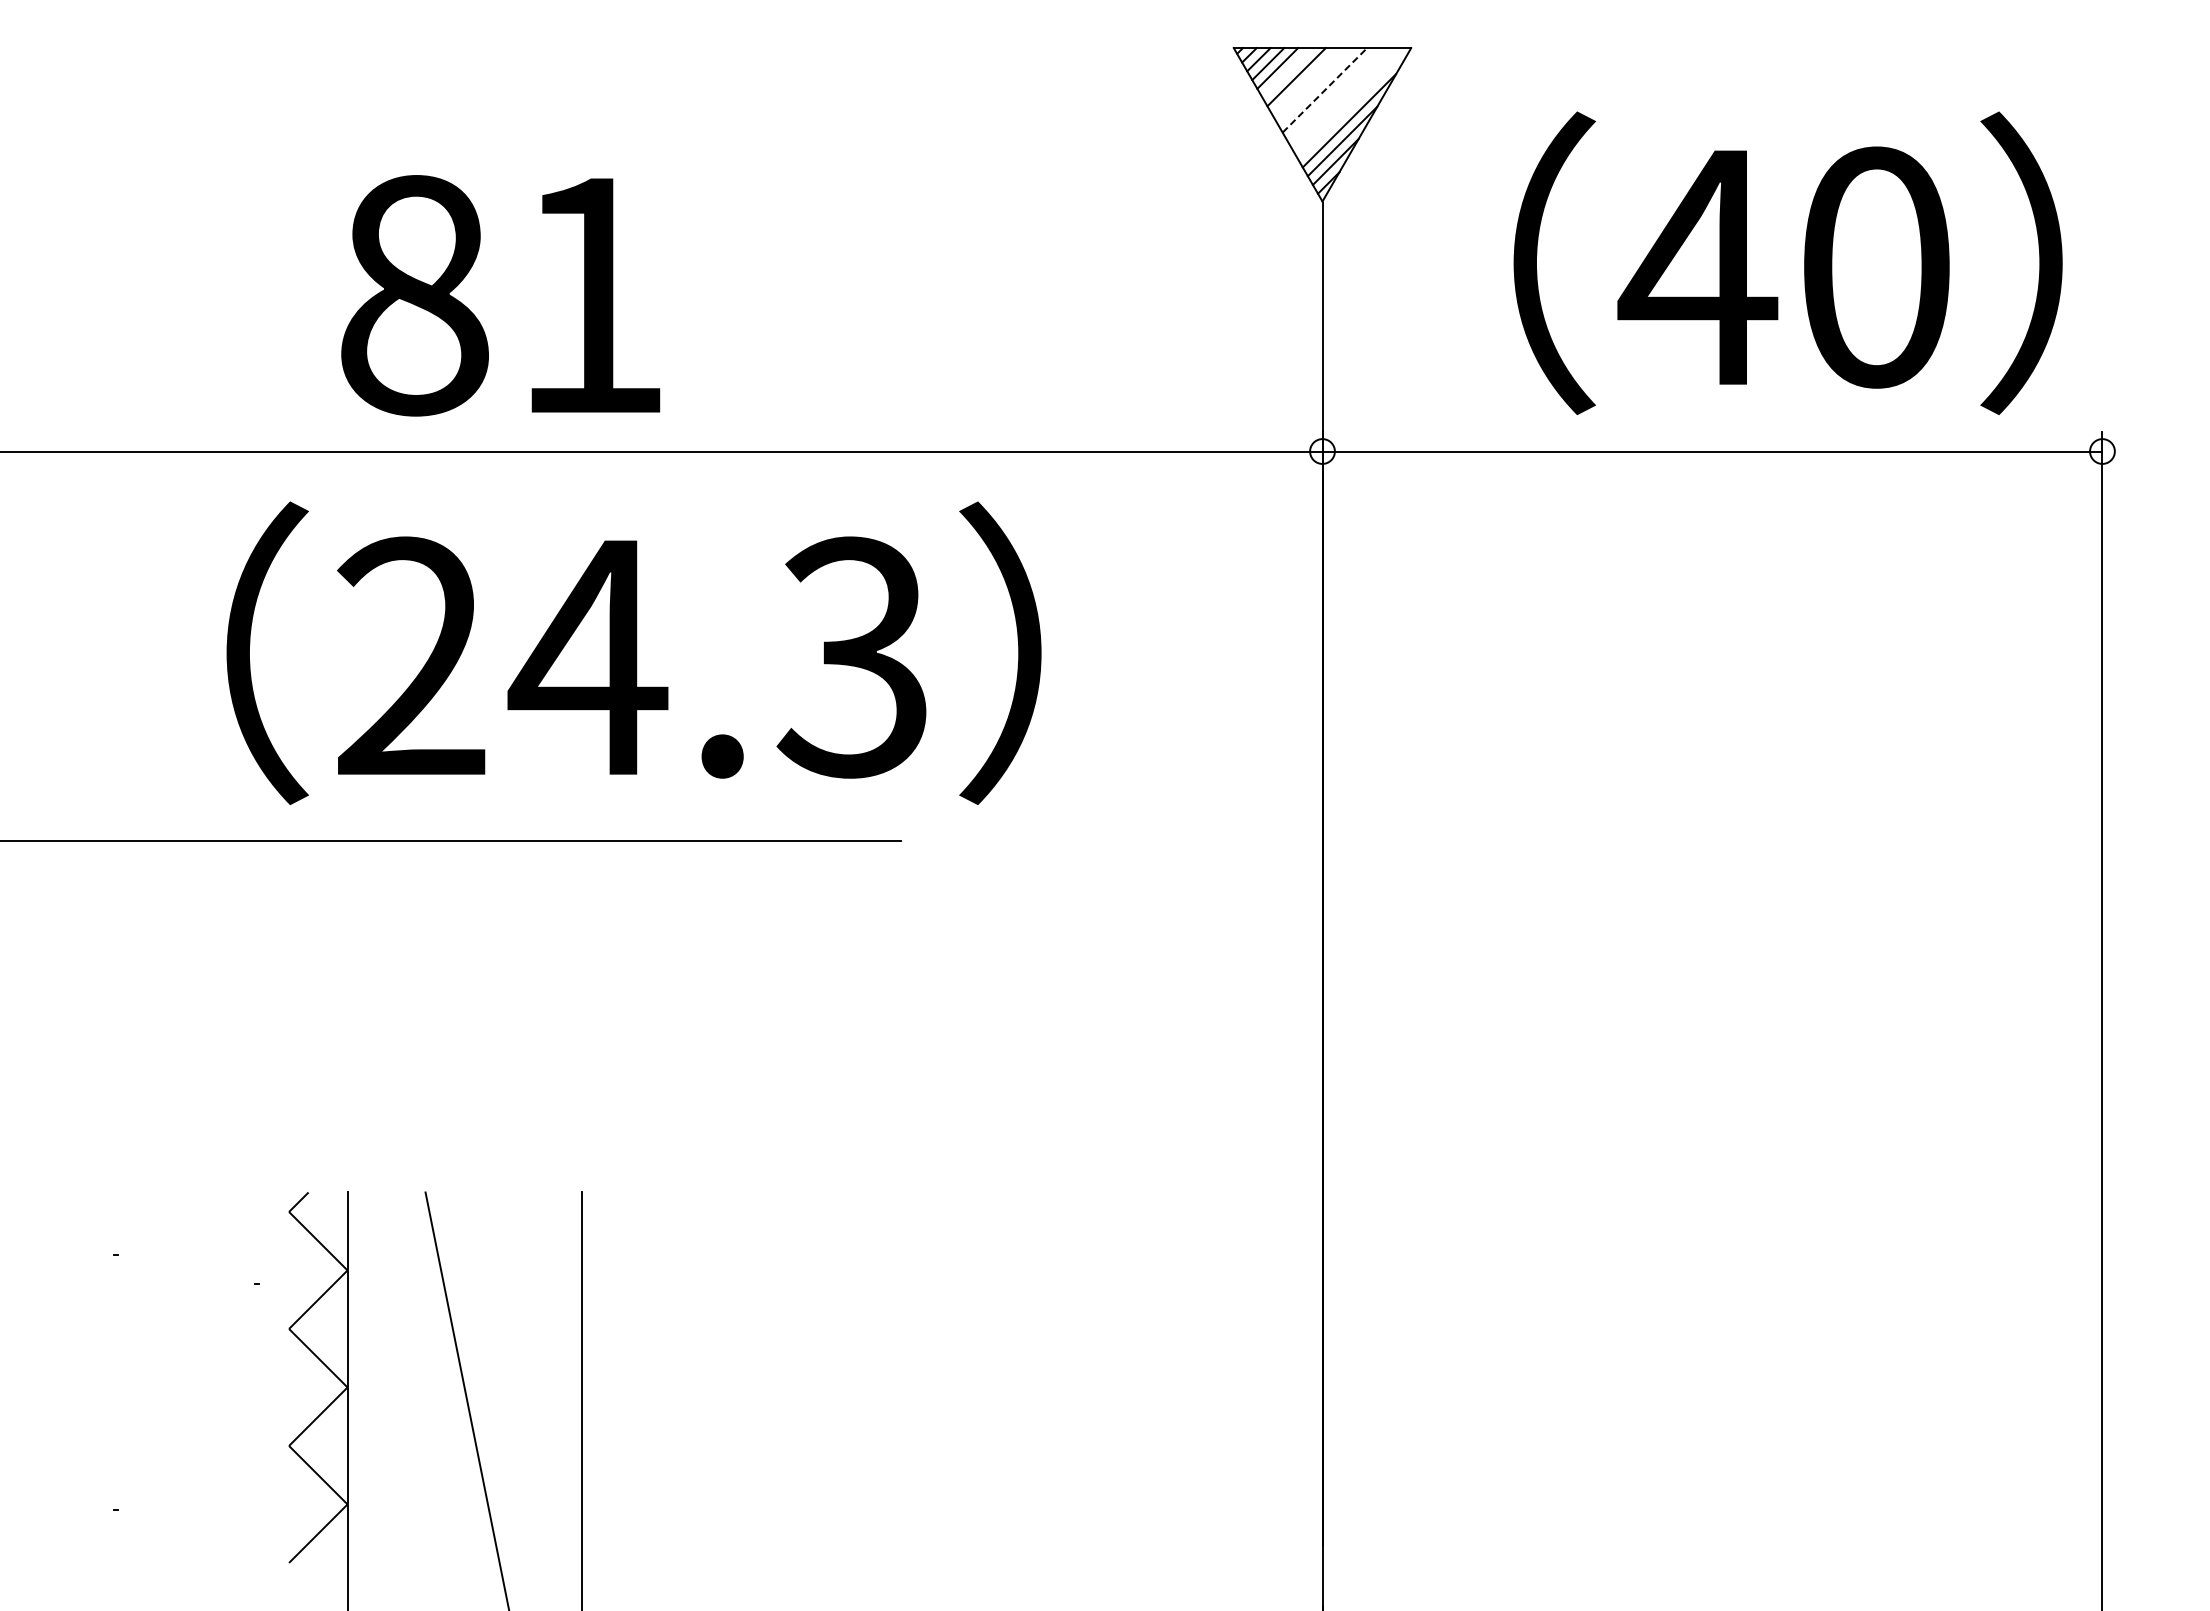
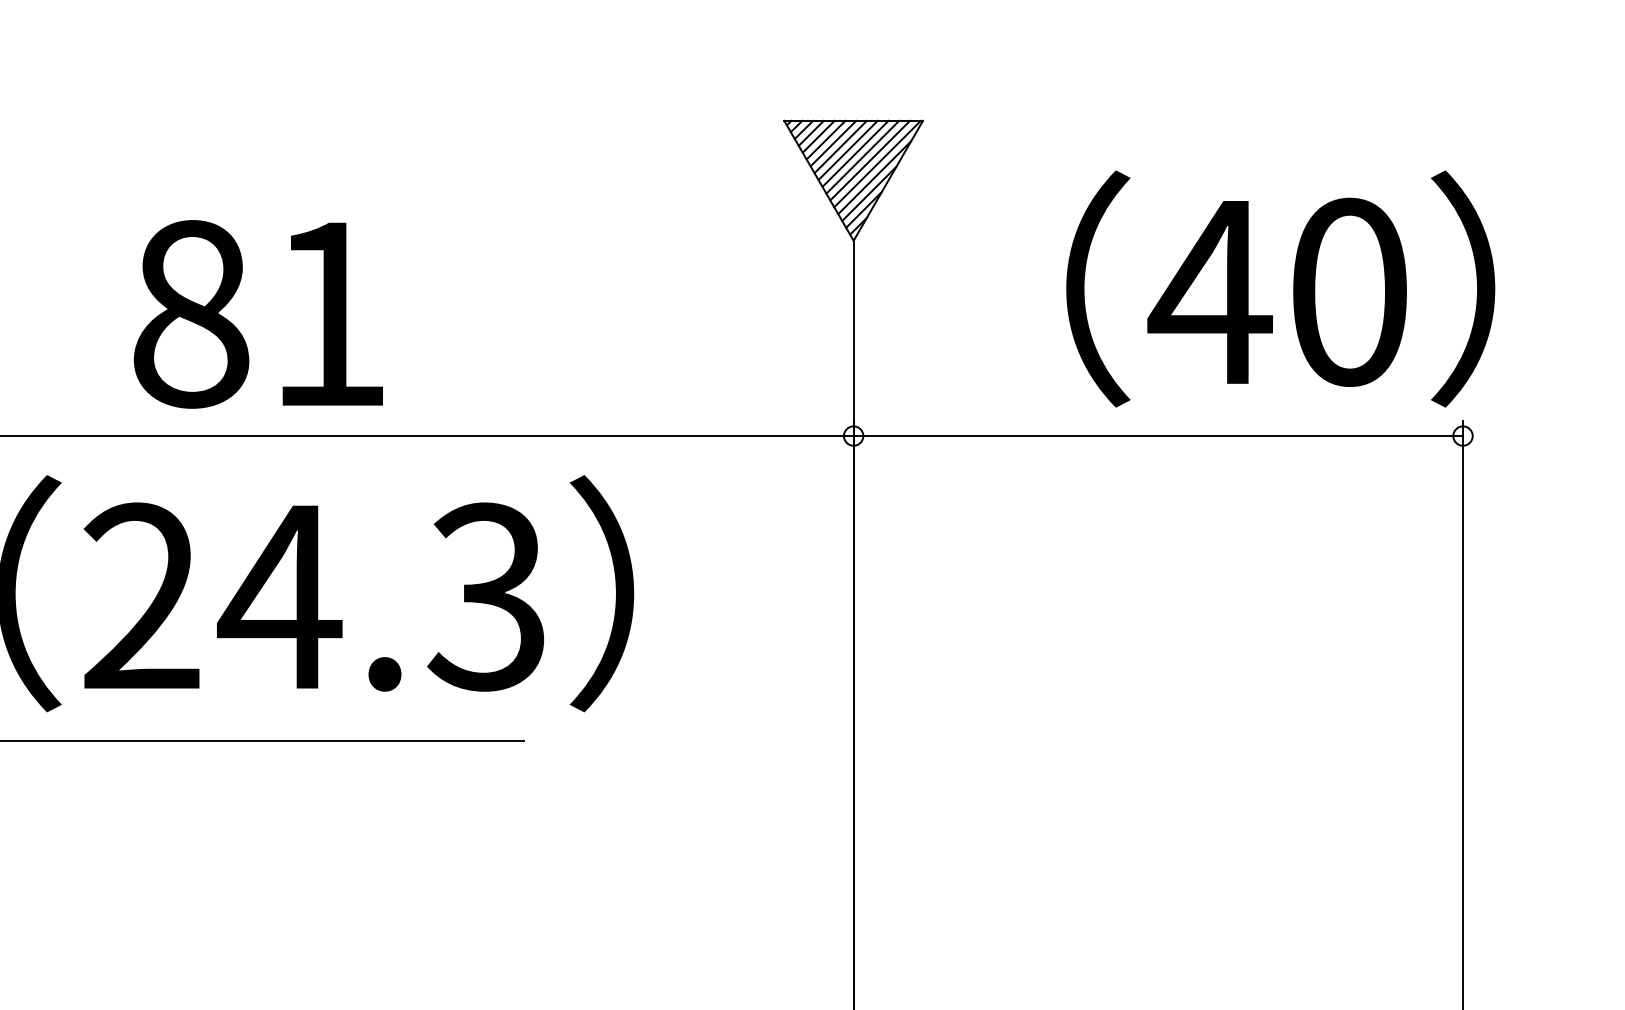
line: (1286, 72) -> (825, 139), added
line: (1305, 81) -> (840, 146), added
line: (1315, 85) -> (848, 150), added
line: (1324, 90) -> (855, 154), dashed -> solid
line: (1333, 94) -> (862, 157), added
line: (1343, 98) -> (870, 160), added
line: (1352, 103) -> (877, 164), added
text: (1787, 262) -> (1280, 288), moved
text: (500, 295) -> (258, 314), moved

